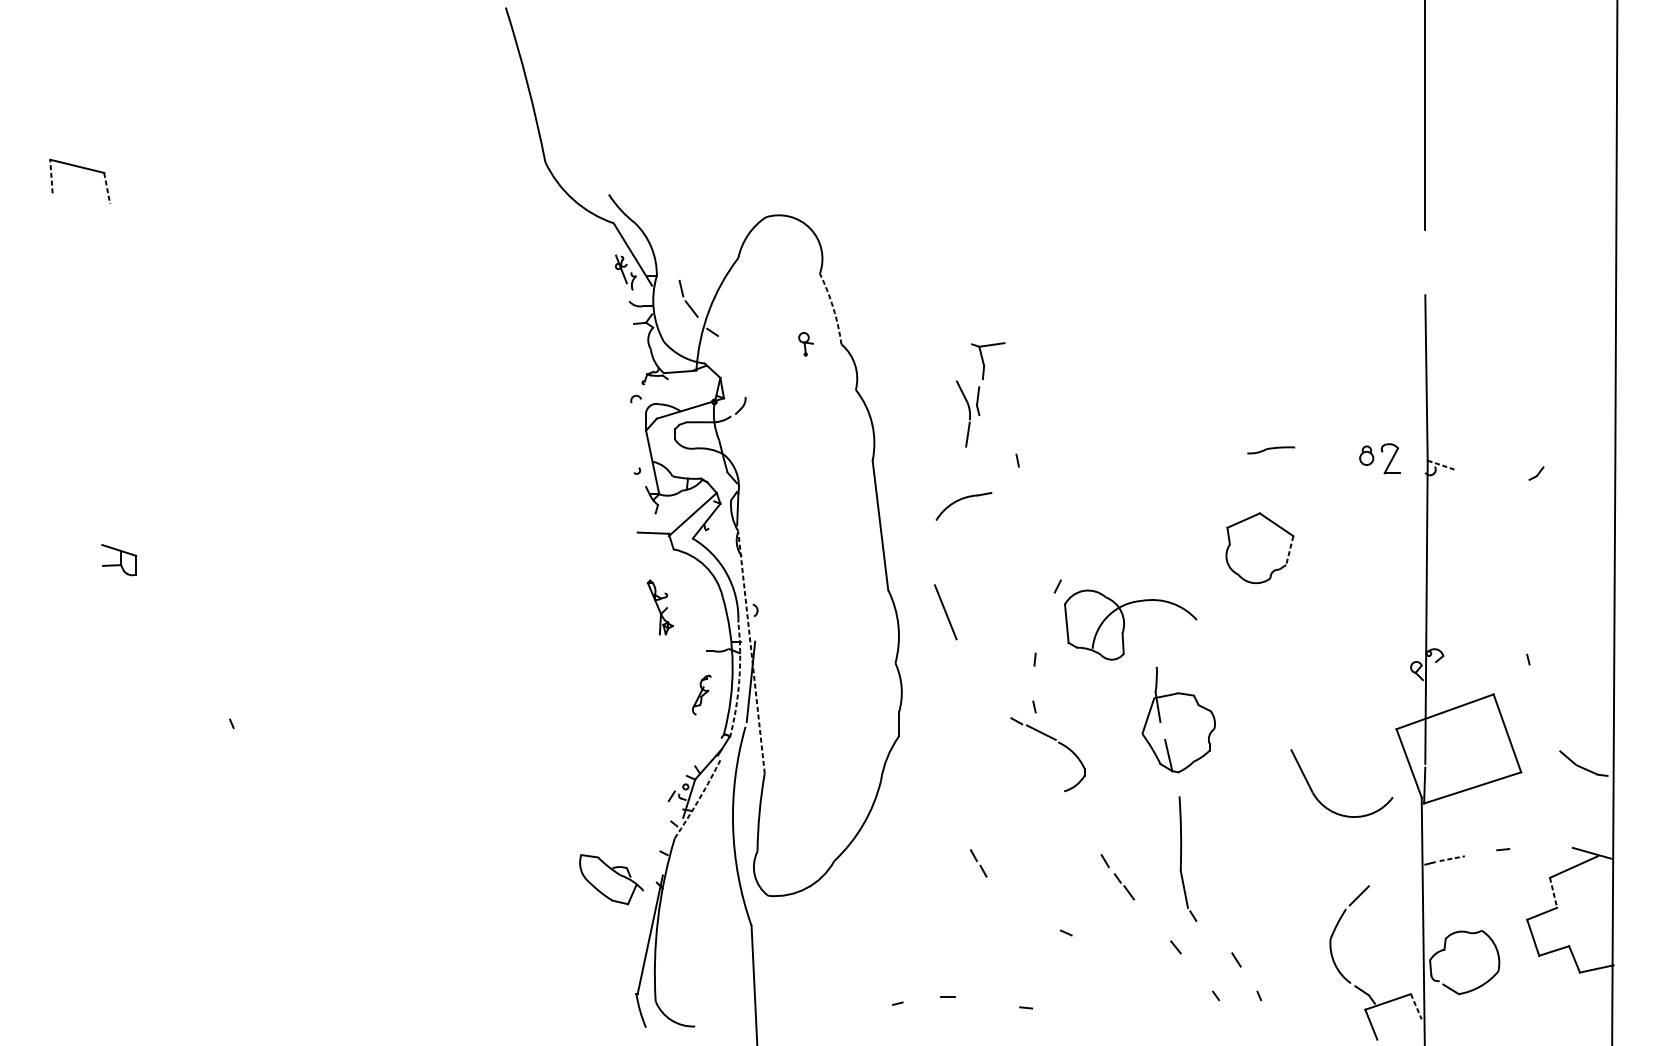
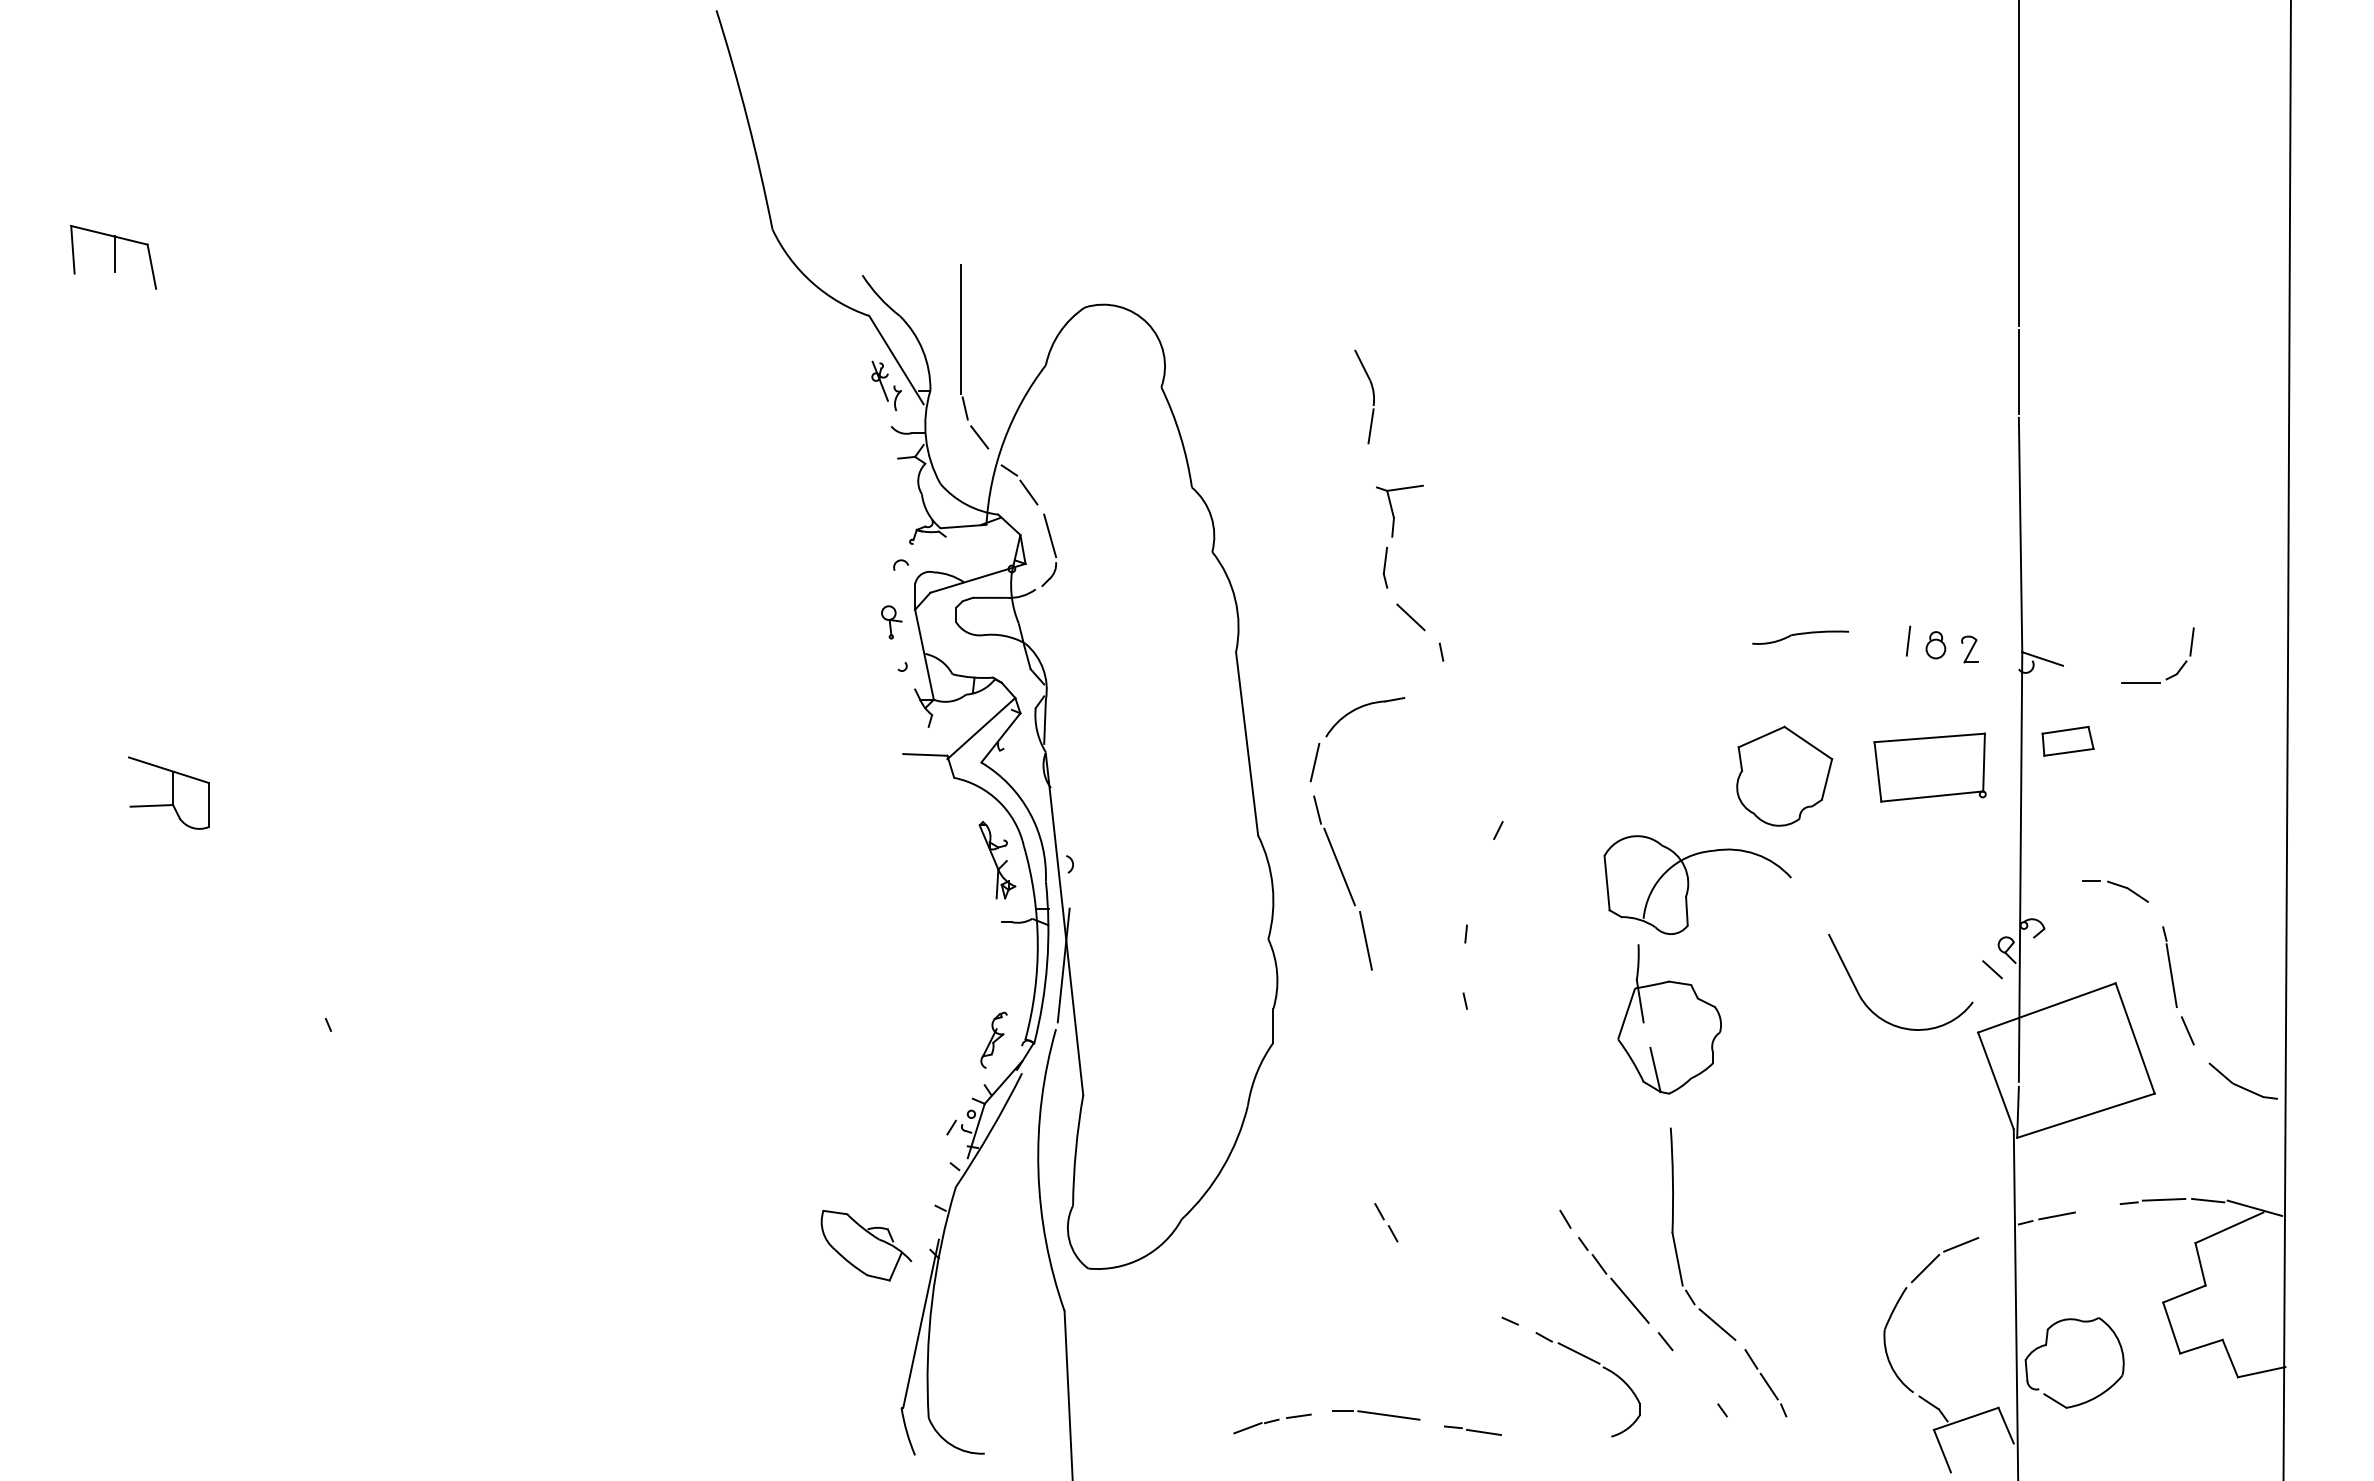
line: (51, 176) -> (72, 249), dashed -> solid
line: (81, 179) -> (115, 253), added
line: (106, 189) -> (151, 267), dashed -> solid
line: (678, 232) -> (960, 329), added
line: (1425, 262) -> (2018, 371), added
arc: (833, 308) -> (1180, 436), dashed -> solid
part: (805, 344) -> (891, 622), moved
line: (726, 347) -> (1028, 492), added
line: (741, 378) -> (1050, 535), added
part: (968, 412) -> (1372, 394), moved
line: (995, 436) -> (1410, 617), added
part: (1271, 450) -> (1800, 637), size x1.43
line: (1347, 452) -> (1908, 640), added
line: (1547, 453) -> (2191, 641), added
part: (1390, 458) -> (1969, 649), size x0.62
line: (1442, 465) -> (2043, 659), dashed -> solid
line: (1511, 482) -> (2140, 682), added
part: (1459, 523) -> (2067, 740), added
line: (928, 538) -> (1314, 762), added
part: (1362, 542) -> (1929, 767), added
line: (1289, 551) -> (1826, 780), dashed -> solid
part: (118, 559) -> (168, 792), size x1.67
line: (930, 571) -> (1317, 809), added
part: (660, 607) -> (997, 860), moved
part: (1124, 624) -> (1689, 884), moved
part: (1493, 629) -> (2115, 891), added
line: (751, 652) -> (1064, 924), dashed -> solid
line: (964, 664) -> (1365, 940), added
arc: (739, 680) -> (1047, 963), dashed -> solid
line: (1406, 684) -> (1992, 969), added
line: (1533, 688) -> (2171, 975), added
part: (701, 694) -> (993, 1039), moved
line: (1544, 727) -> (2187, 1030), added
part: (1058, 743) -> (1603, 1368), moved
arc: (699, 799) -> (990, 1131), dashed -> solid
part: (1325, 806) -> (1877, 1014), moved
line: (1527, 847) -> (2163, 1199), added
line: (1559, 847) -> (2208, 1200), added
line: (1452, 858) -> (2057, 1215), dashed -> solid
line: (1384, 878) -> (1961, 1244), added
line: (1553, 892) -> (2200, 1264), dashed -> solid
line: (1150, 918) -> (1629, 1300), added
line: (1212, 935) -> (1717, 1324), added
line: (1248, 979) -> (1768, 1386), added
line: (980, 999) -> (1388, 1415), added
line: (916, 1000) -> (1298, 1416), added
line: (1416, 1007) -> (2006, 1426), dashed -> solid
line: (880, 1008) -> (1247, 1428), added
line: (1047, 1011) -> (1483, 1432), added

